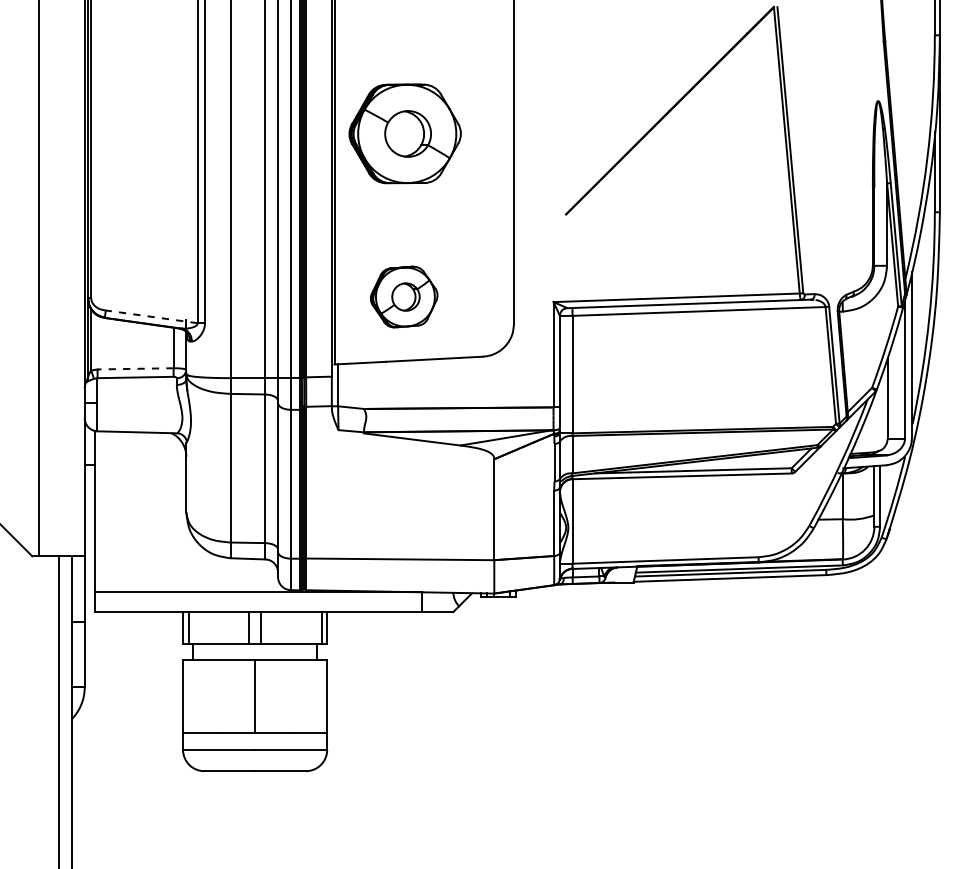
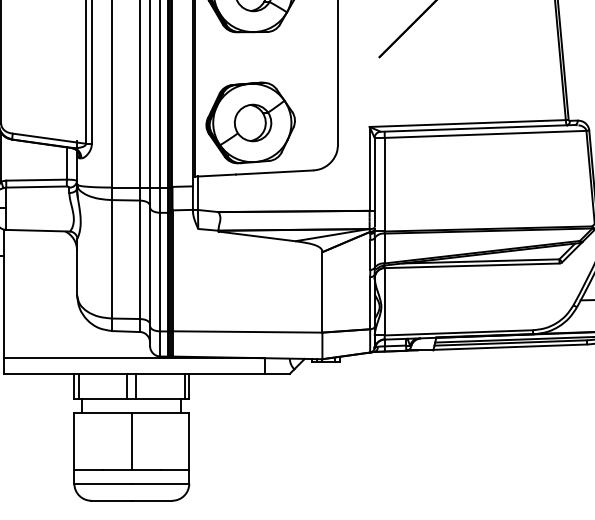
part: (403, 296) -> (250, 122), size x1.67
line: (151, 316) -> (49, 138), dashed -> solid
line: (135, 368) -> (36, 179), dashed -> solid

